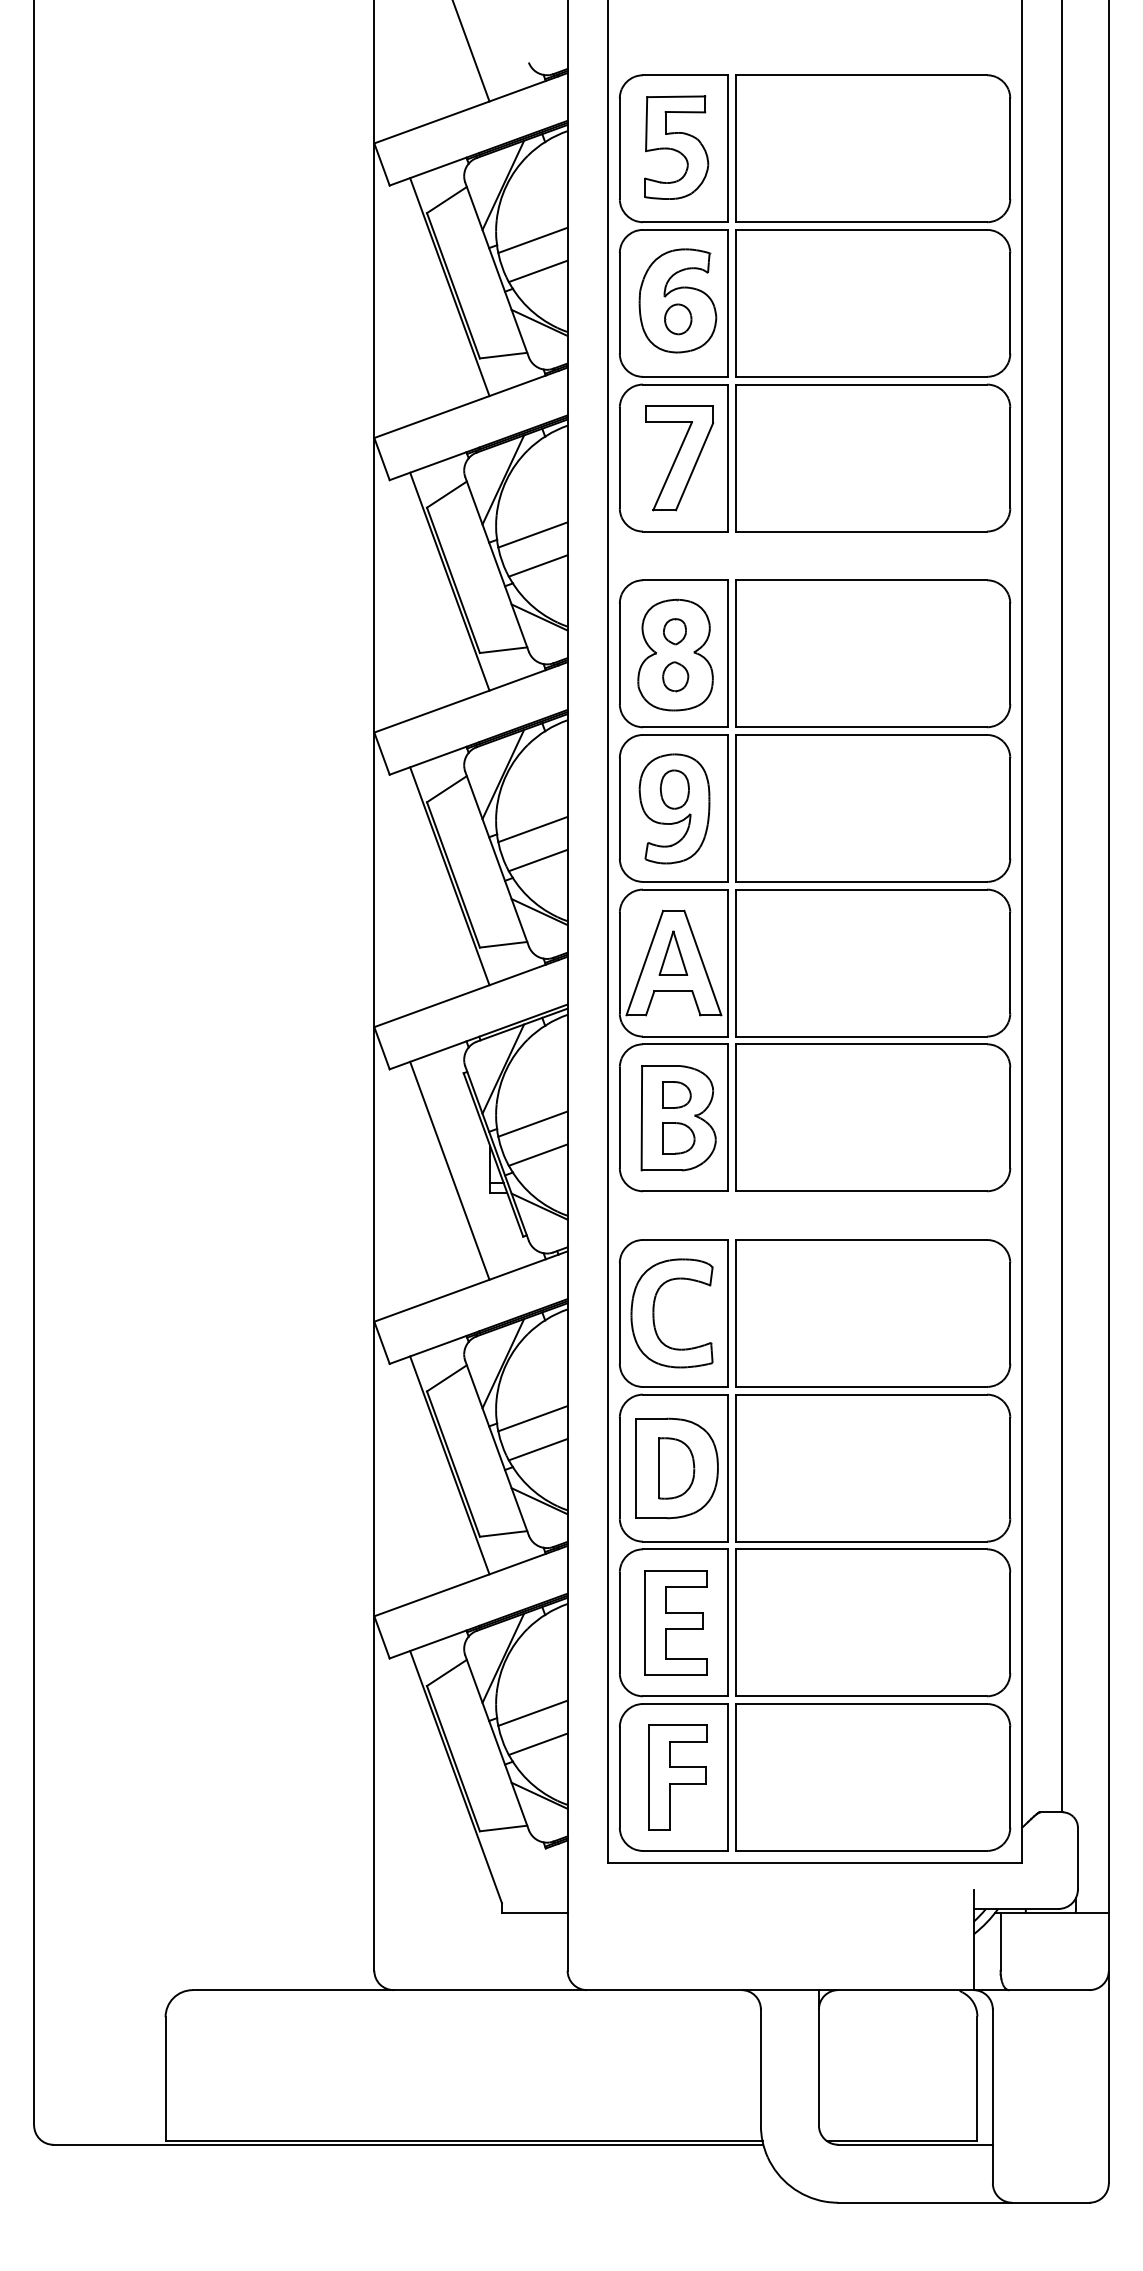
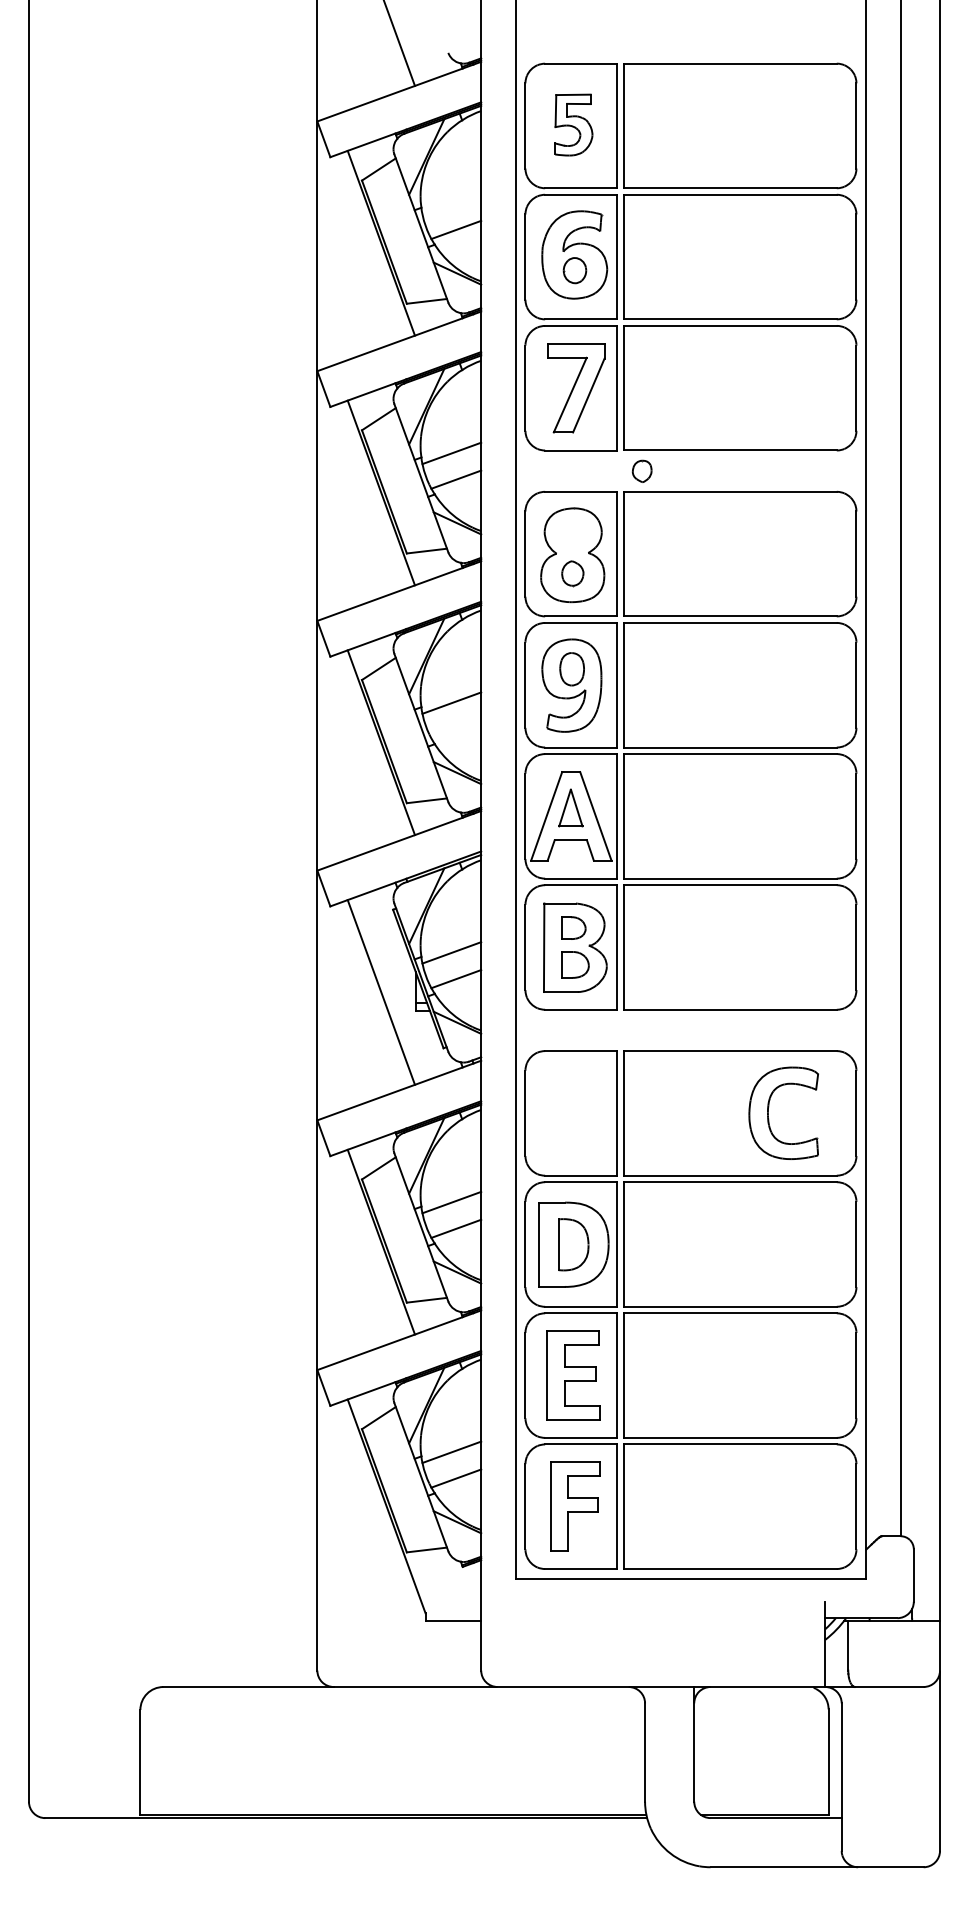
part: (676, 146) -> (573, 124), size x0.7
line: (532, 240) -> (451, 203), removed
part: (674, 630) -> (641, 470), moved
line: (538, 860) -> (456, 729), removed
part: (655, 1306) -> (769, 1107), moved

